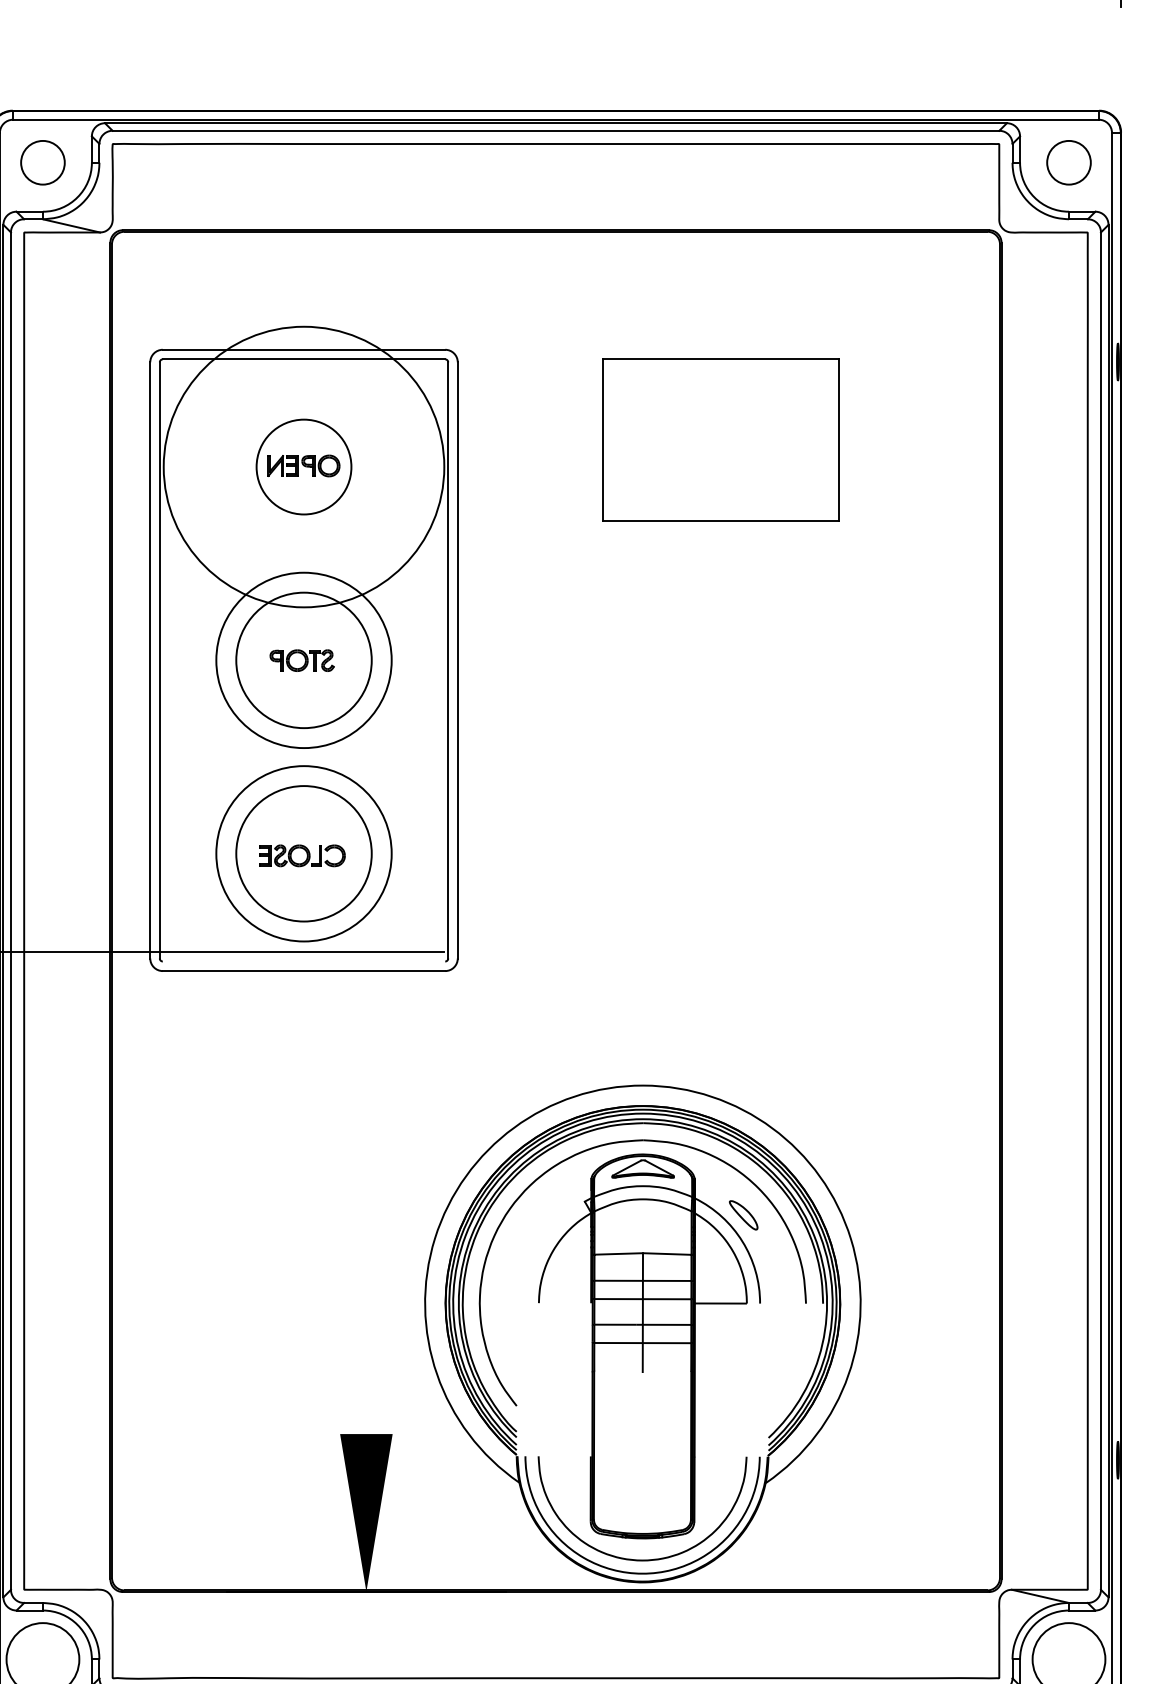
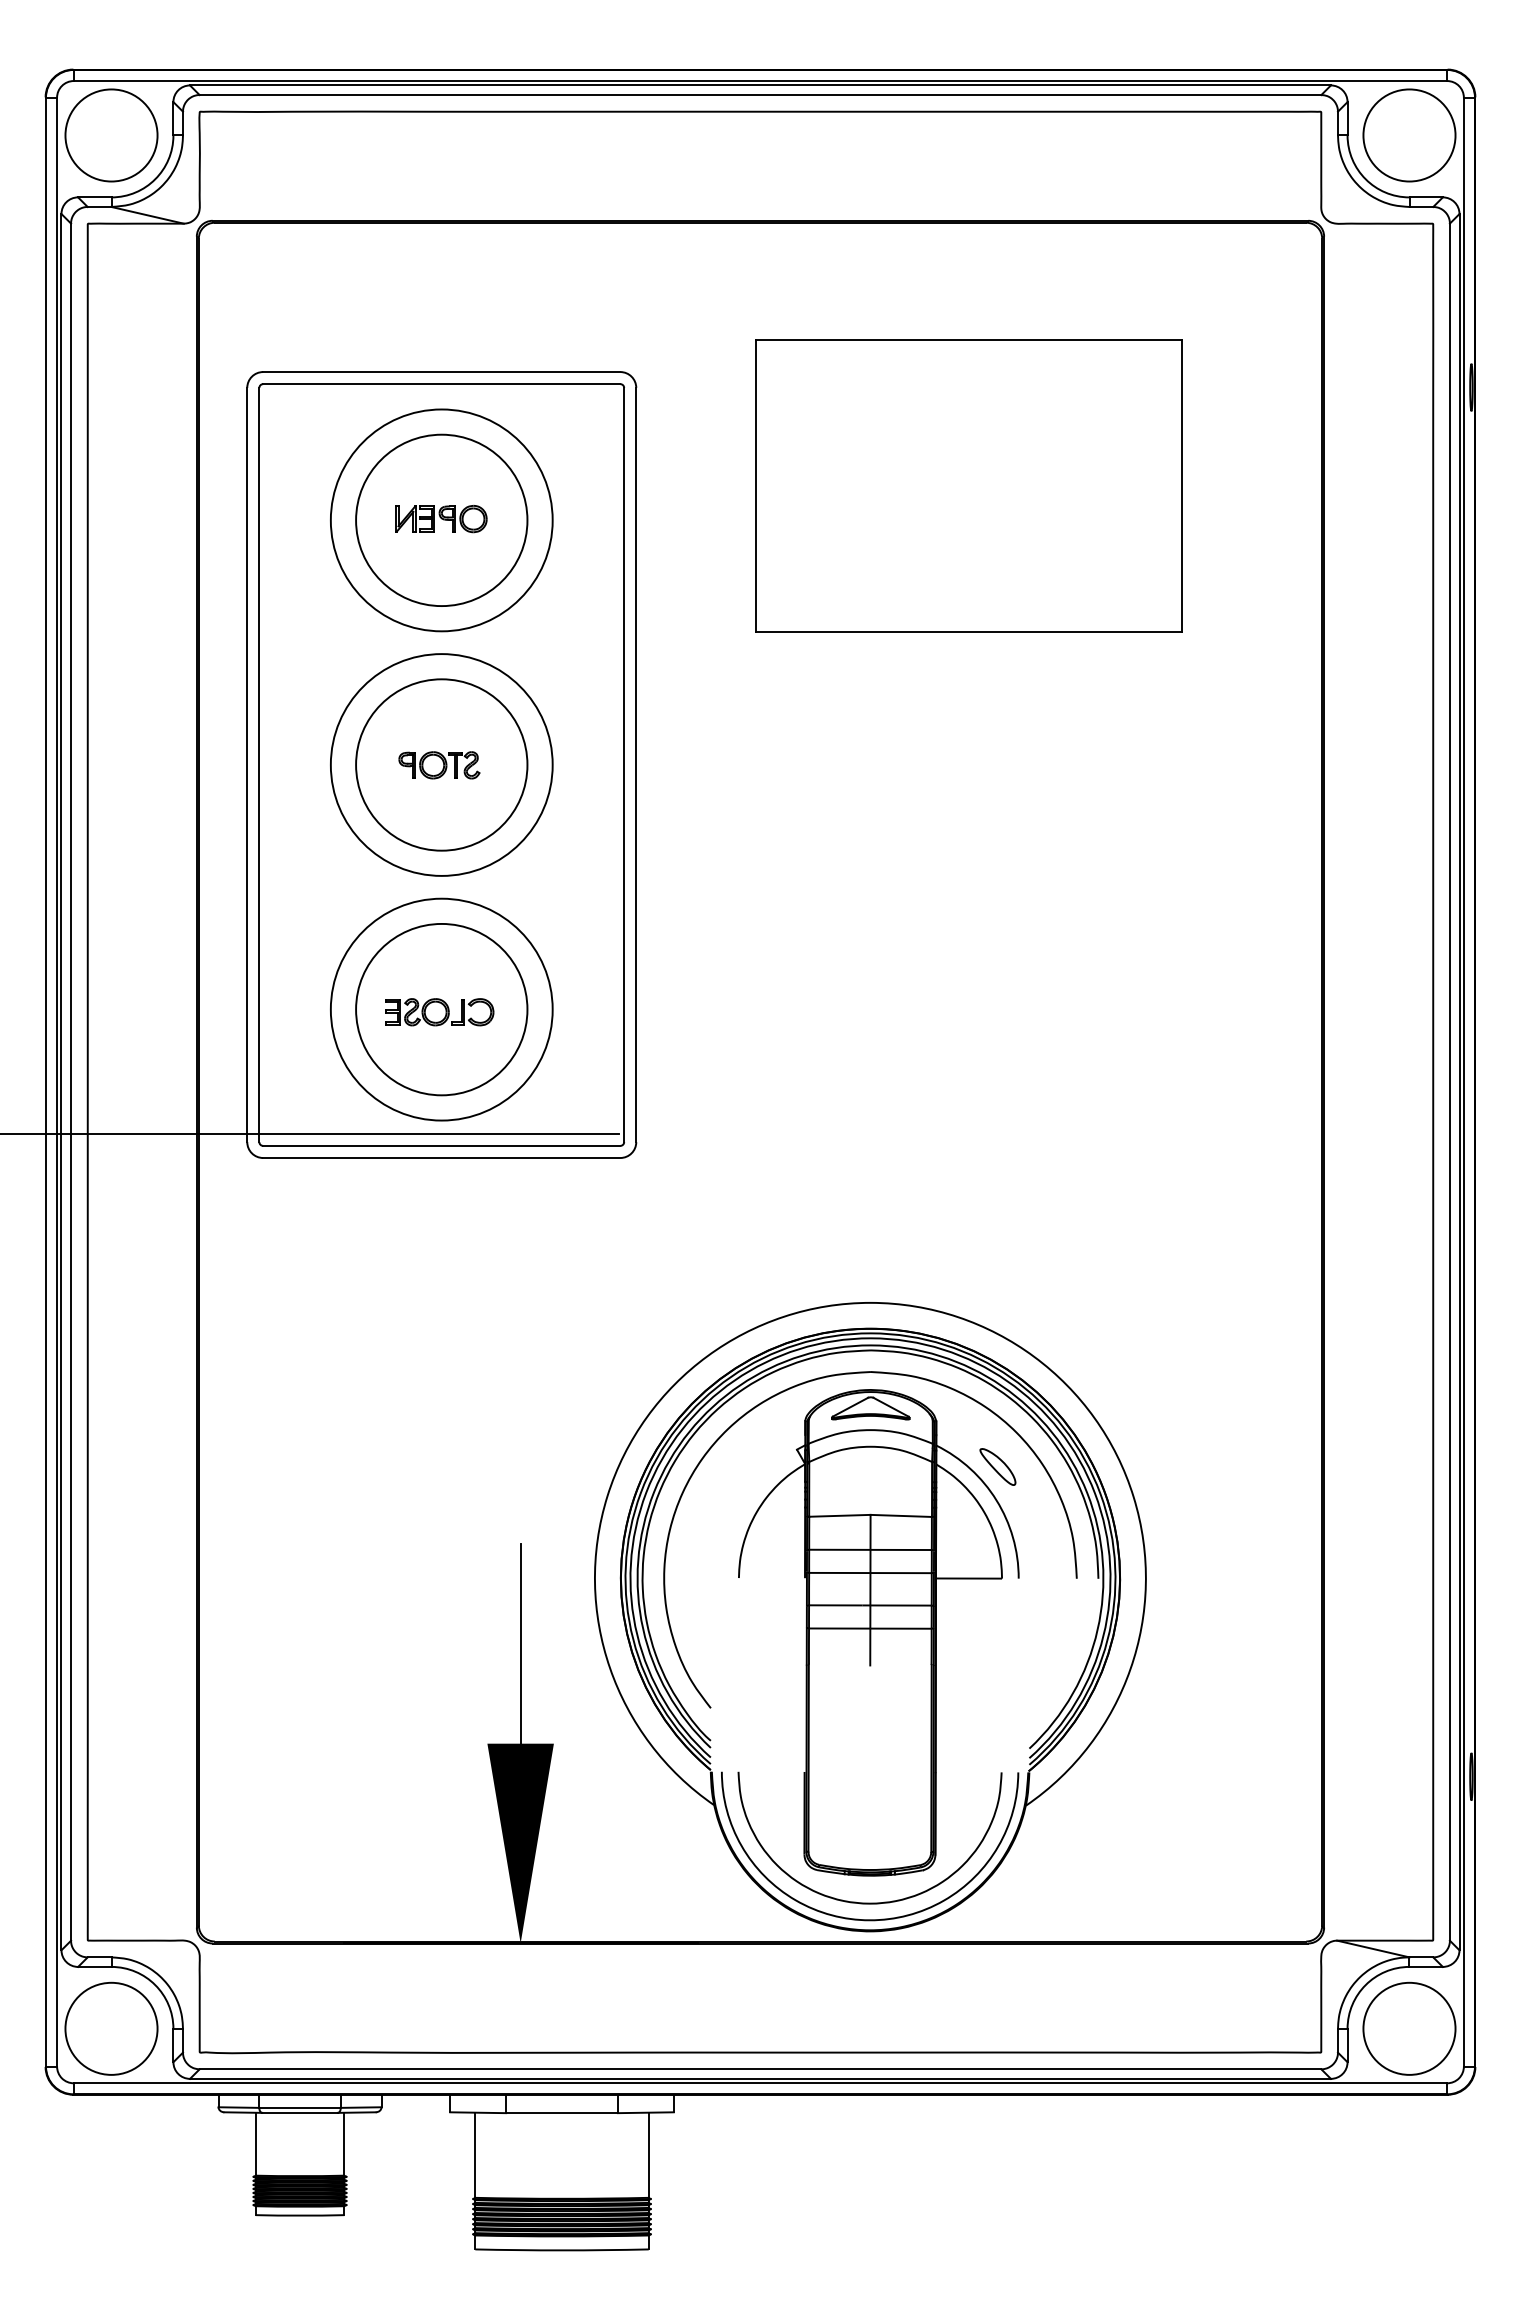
circle: (42, 162) -> (111, 135), size x1.67
circle: (1069, 162) -> (1409, 135), size x1.67
part: (720, 439) -> (968, 485), size x1.43
circle: (303, 467) -> (441, 520), size x0.62
circle: (303, 467) -> (441, 520), size x1.43
line: (303, 961) -> (441, 1145), added
line: (366, 1354) -> (520, 1643), added

